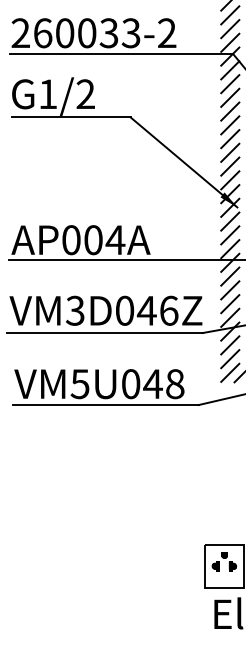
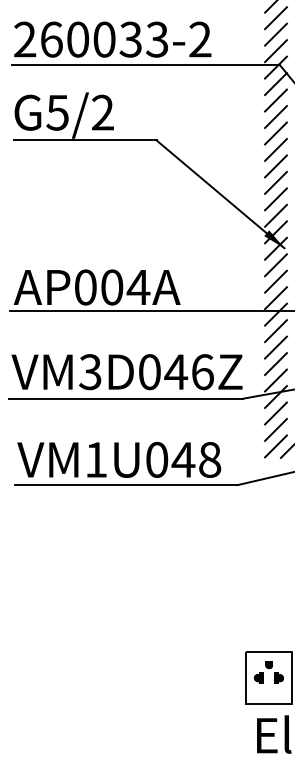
text: (47, 94) -> (57, 113), G1/2 -> G5/2
text: (79, 384) -> (95, 460), VM5U048 -> VM1U048

